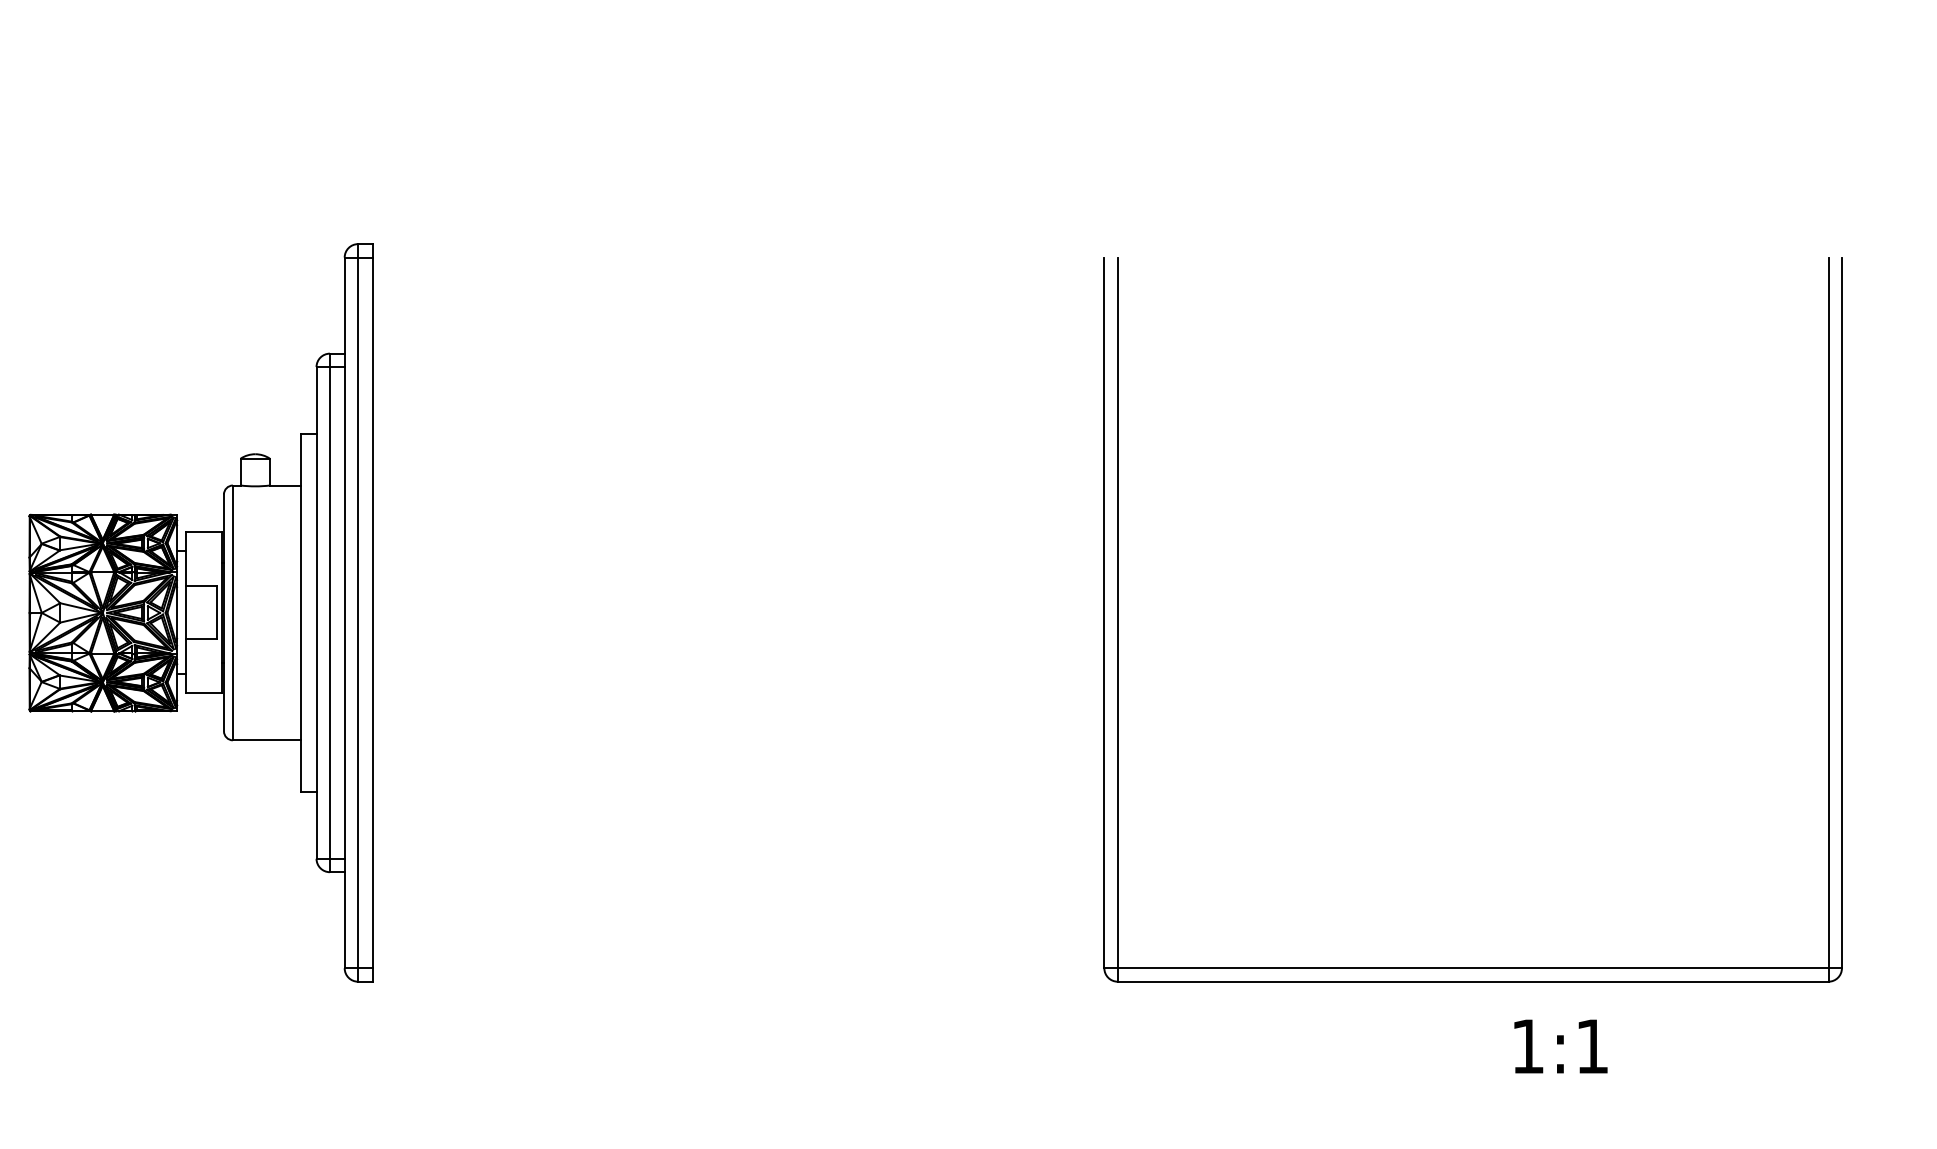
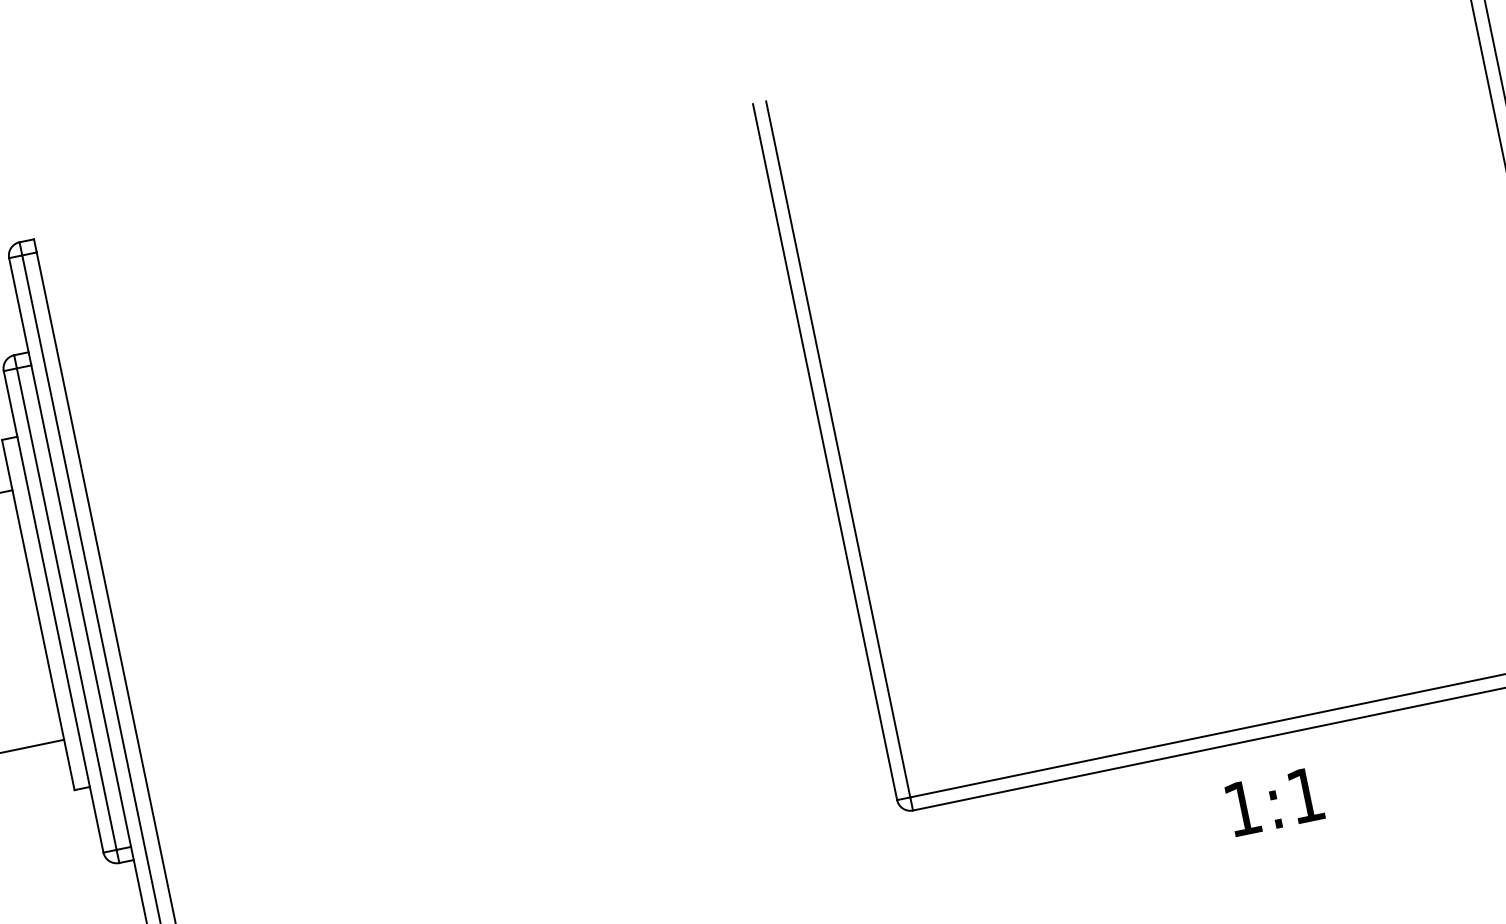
text: (1560, 1046) -> (1274, 801), moved

